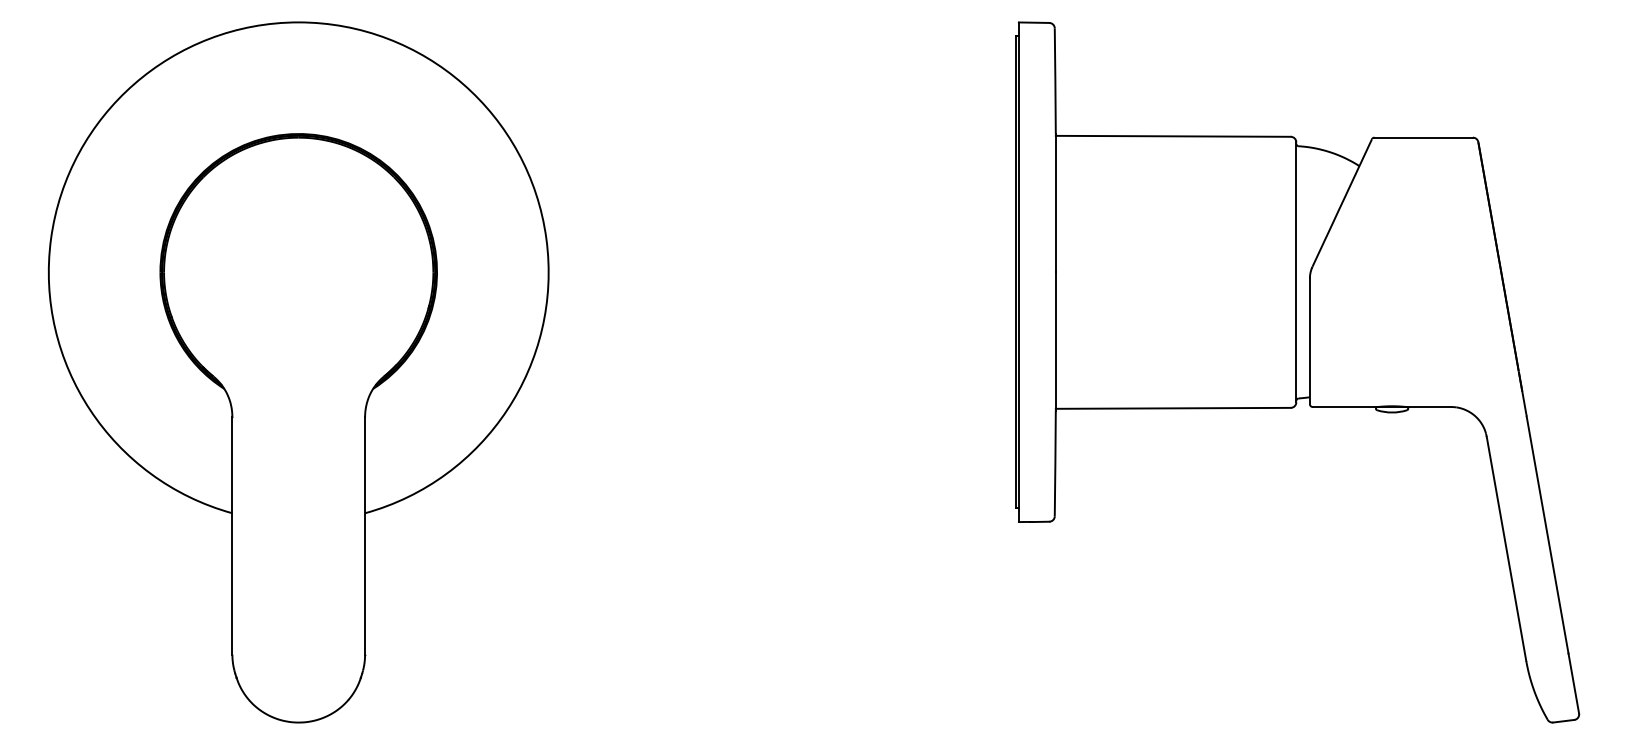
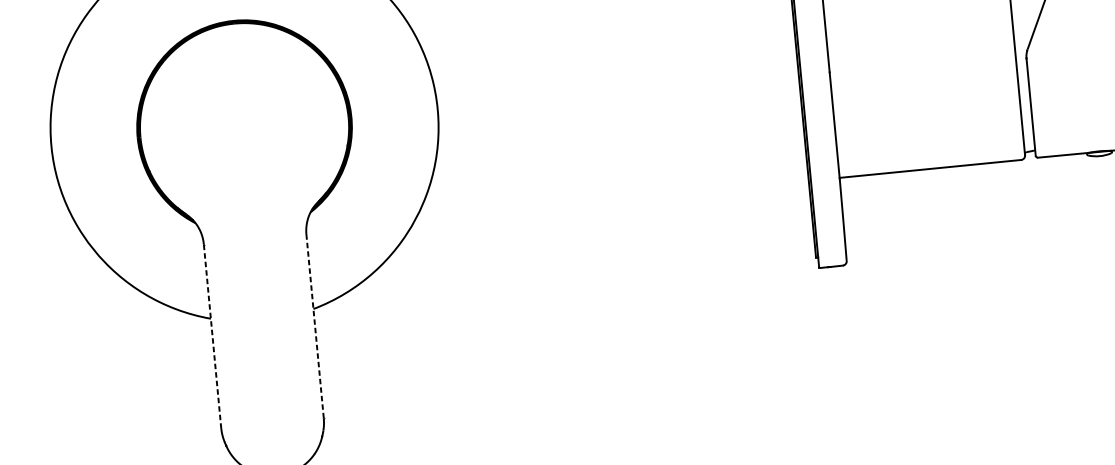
line: (232, 536) -> (212, 336), solid -> dashed
line: (365, 536) -> (315, 326), solid -> dashed

